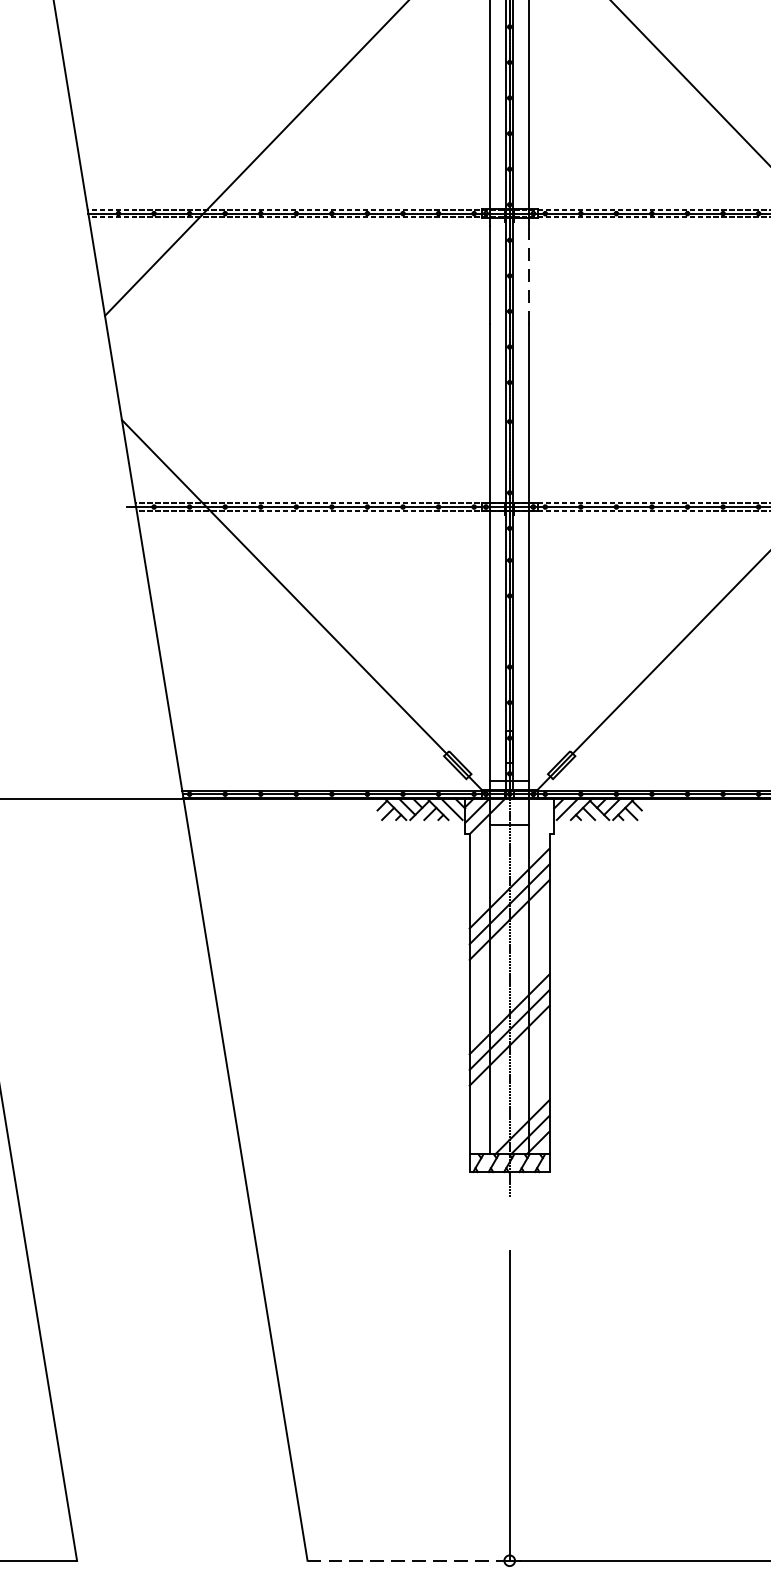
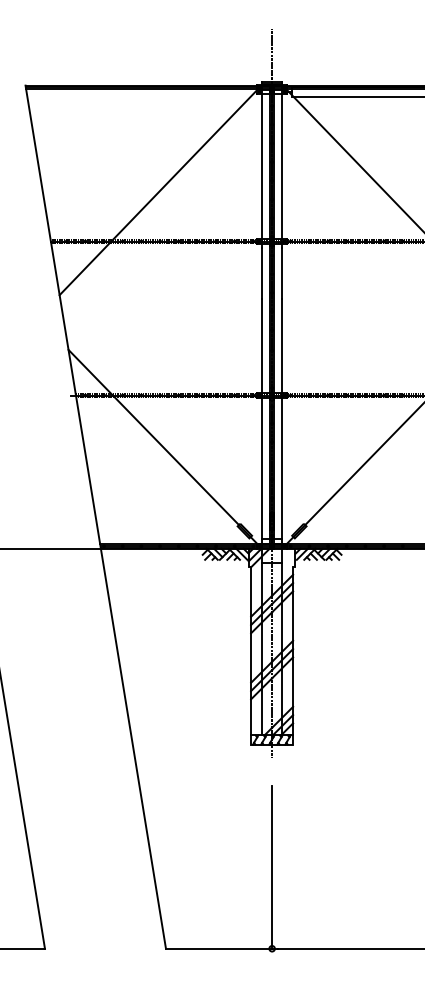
line: (529, 274) -> (282, 273), dashed -> solid
line: (409, 1560) -> (219, 948), dashed -> solid

